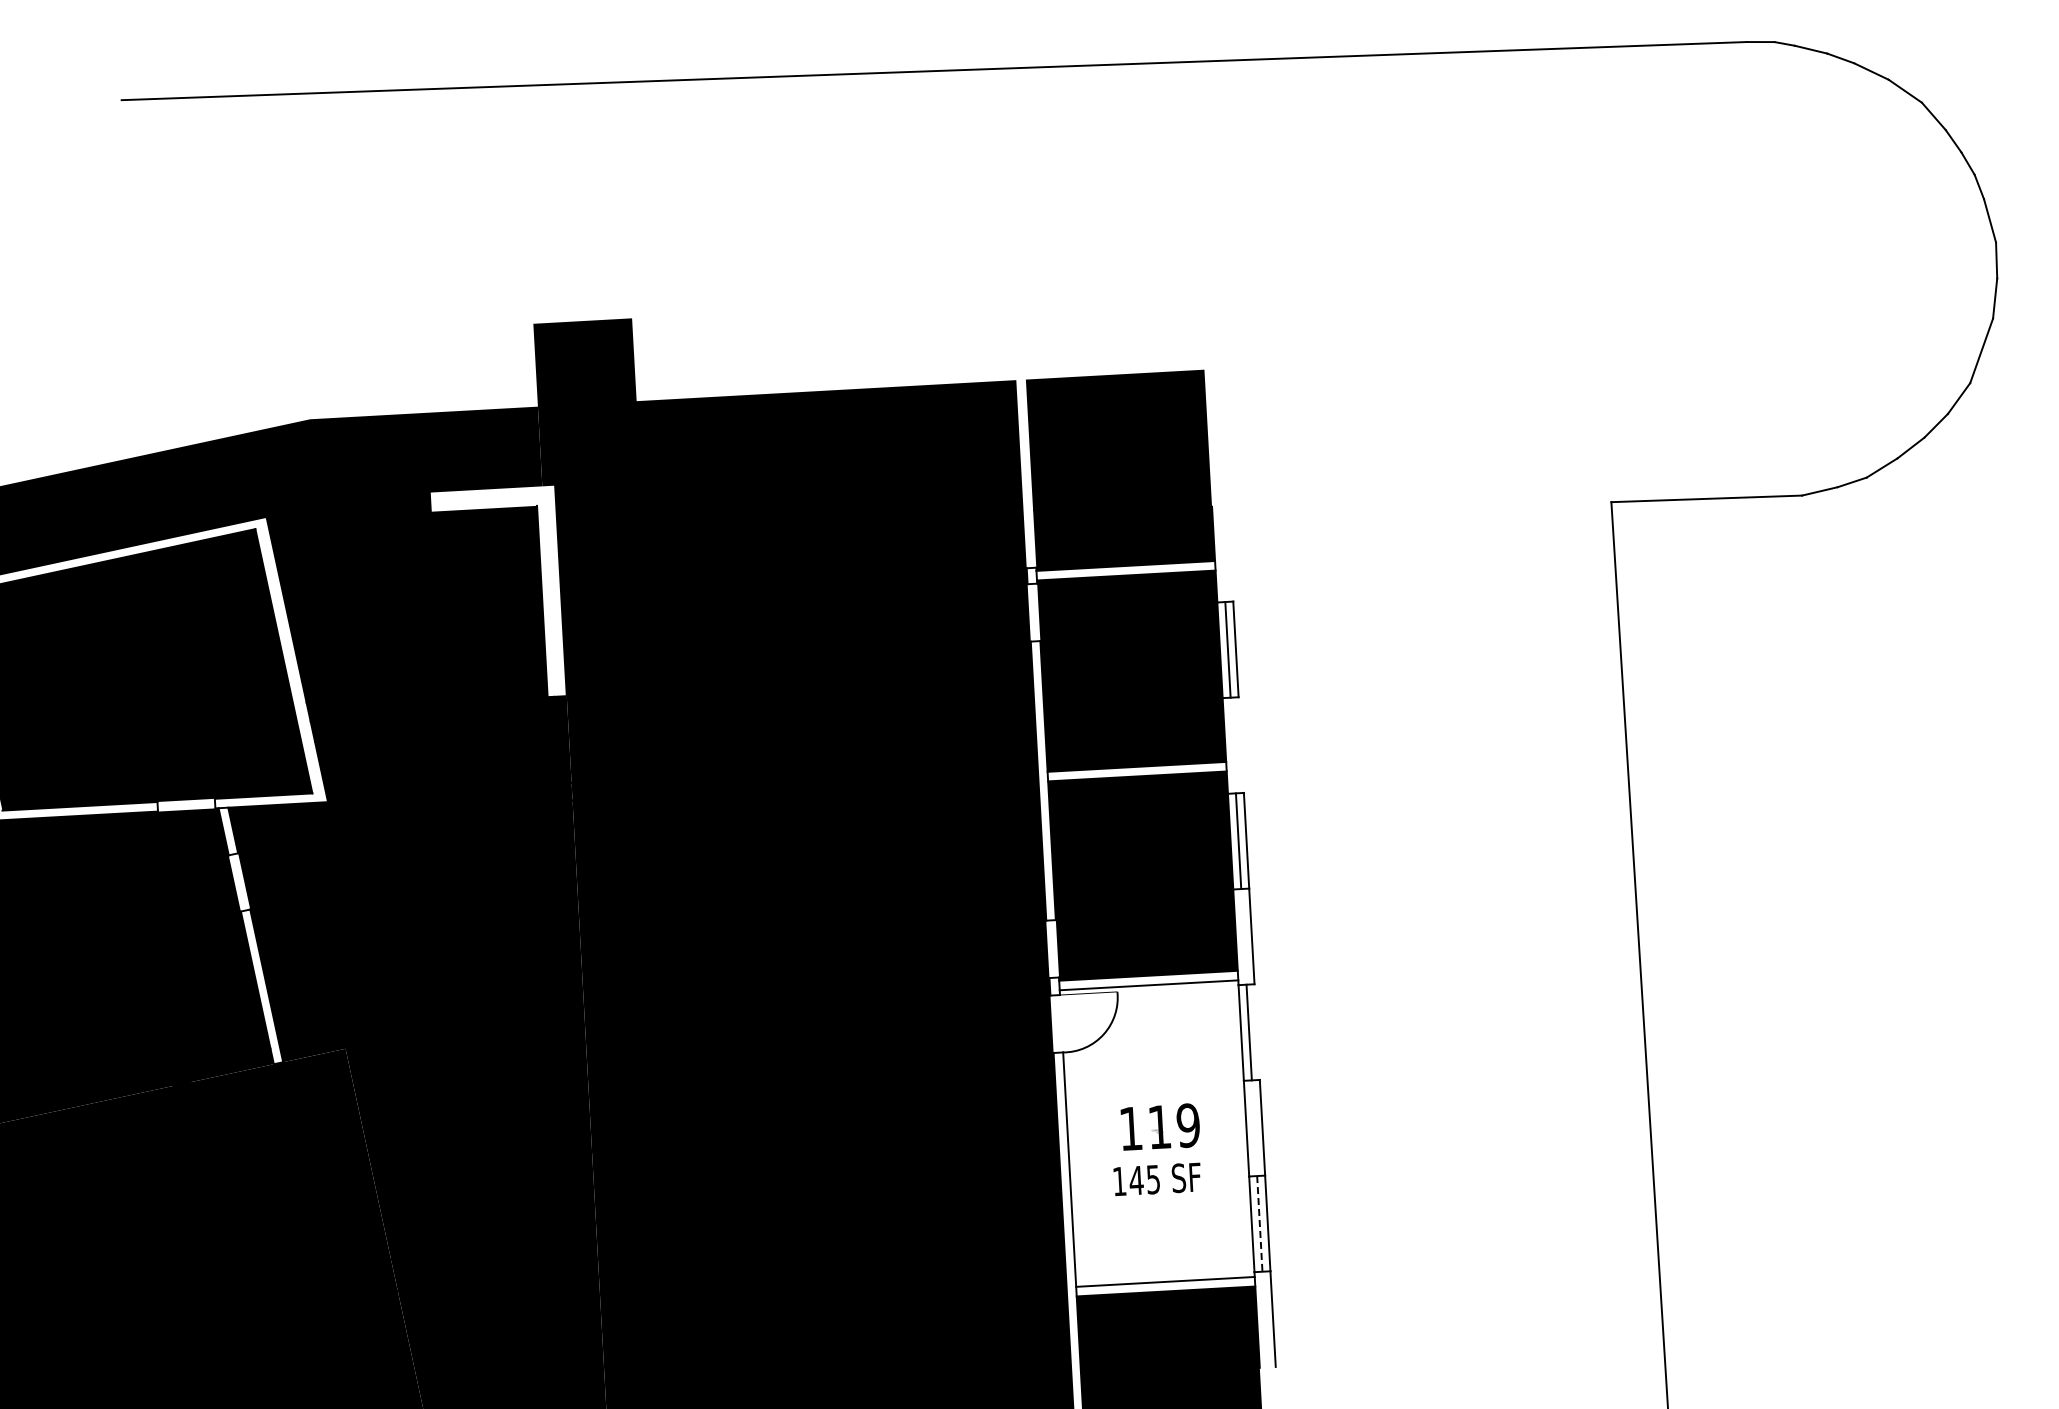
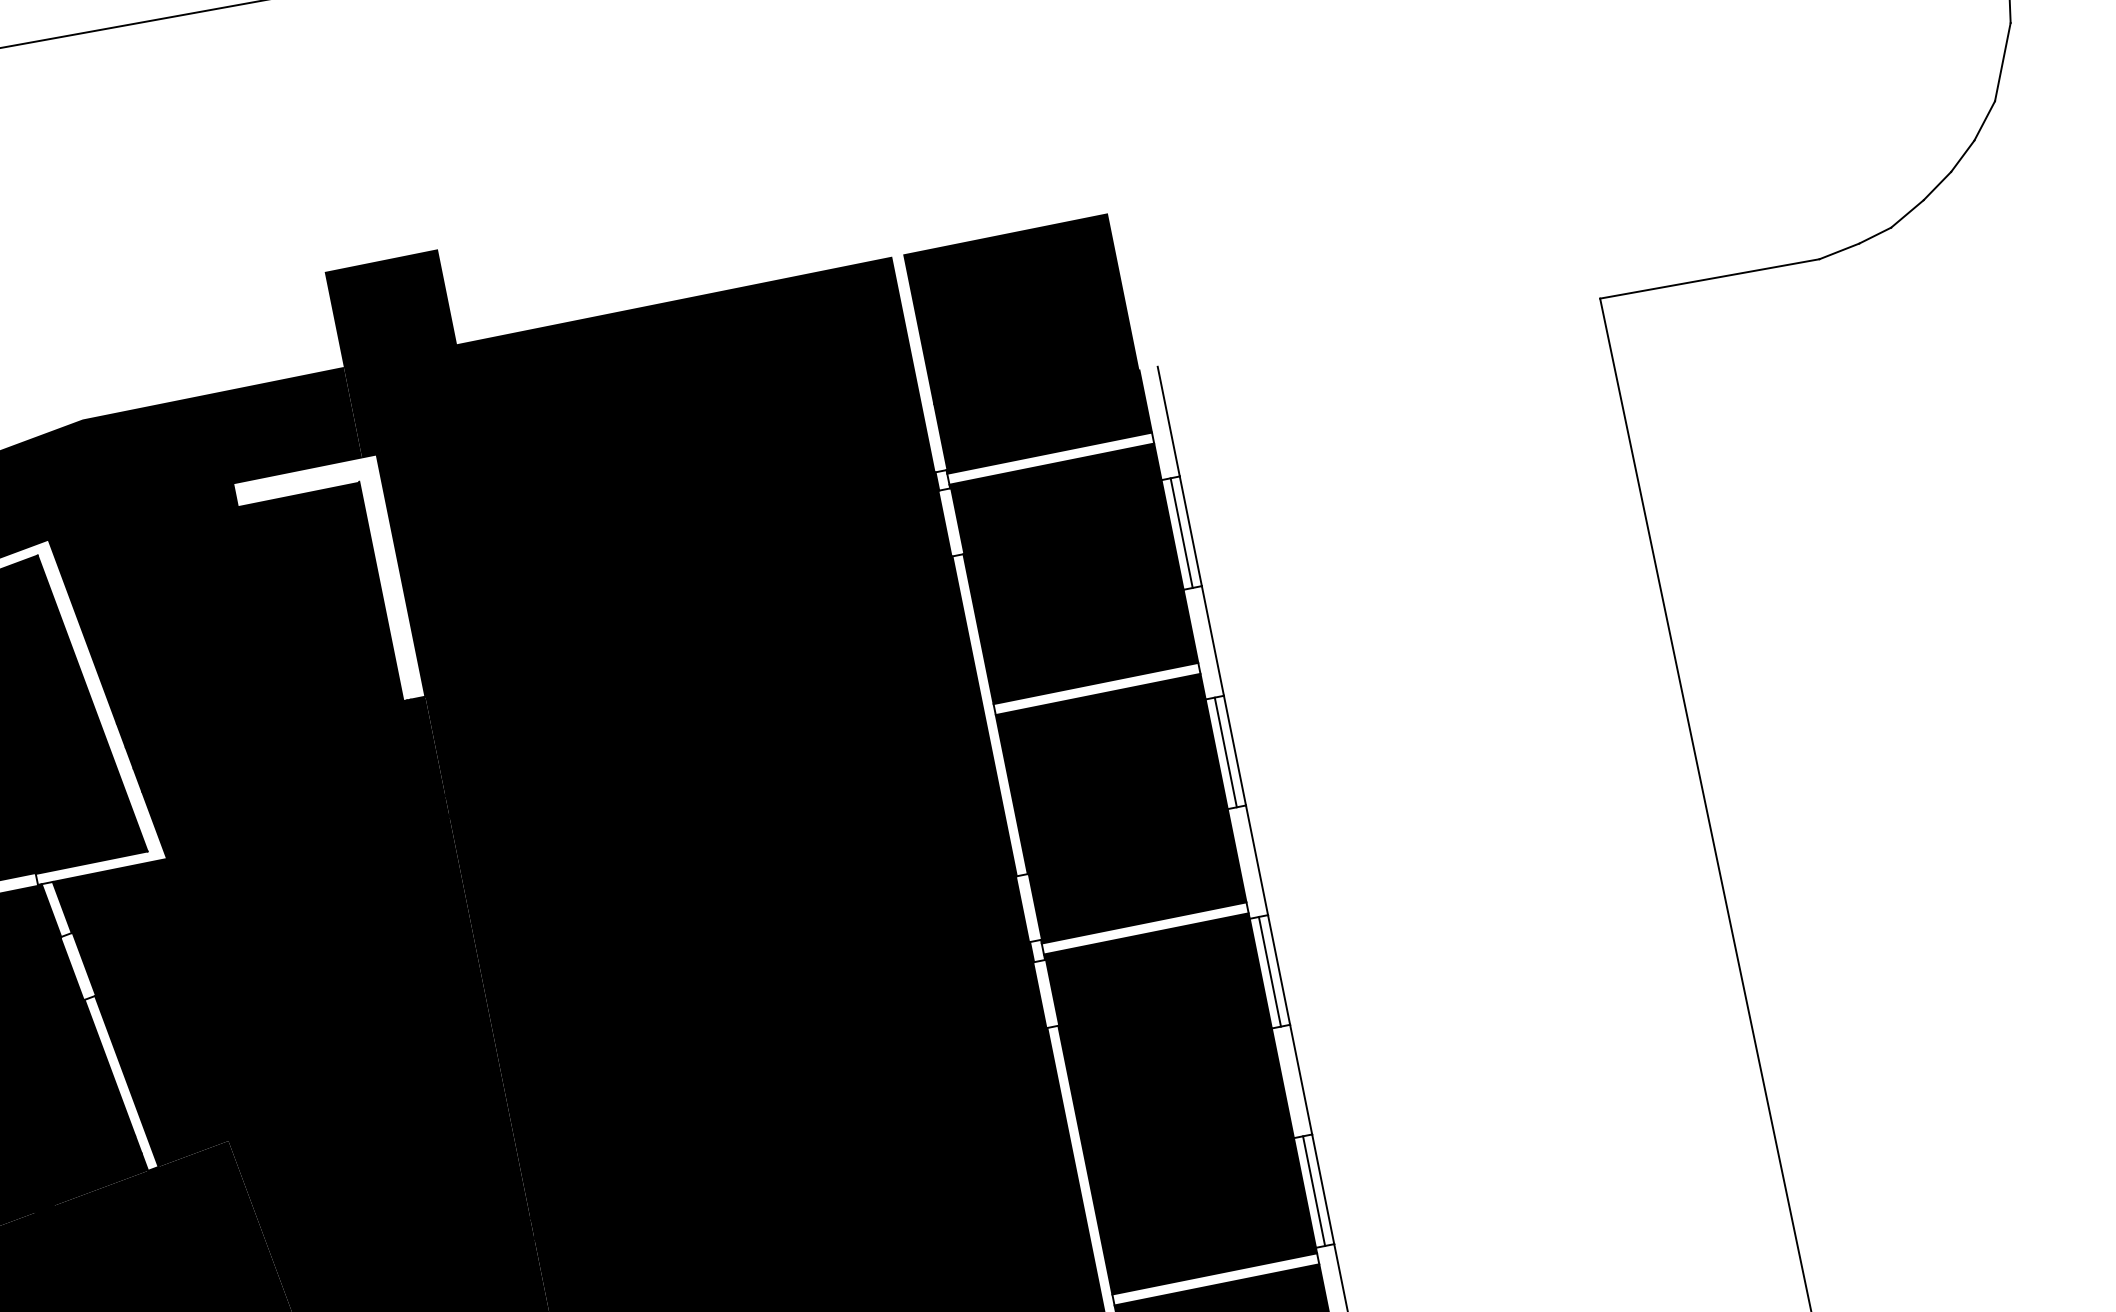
line: (1230, 553) -> (1168, 421), added
line: (1240, 744) -> (1211, 640), added
line: (1256, 1031) -> (1278, 969), added
fill: (1156, 1133) -> (1179, 1103), added
line: (1259, 1223) -> (1313, 1190), dashed -> solid

